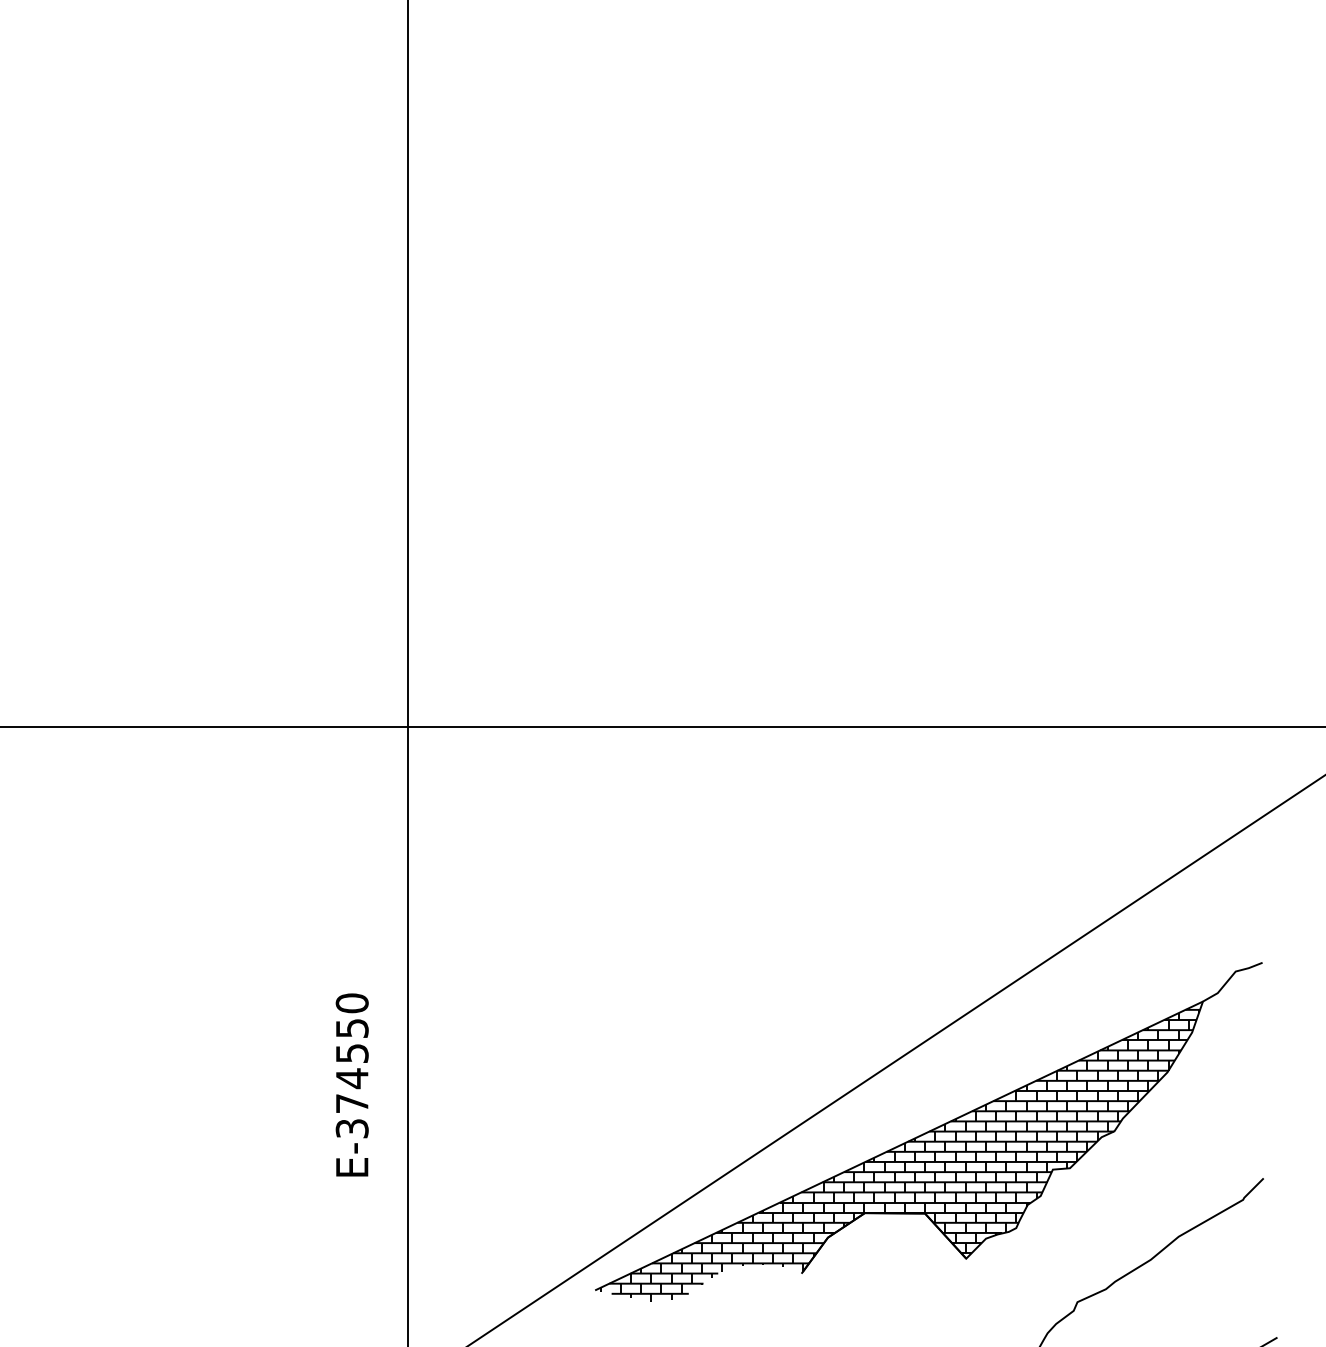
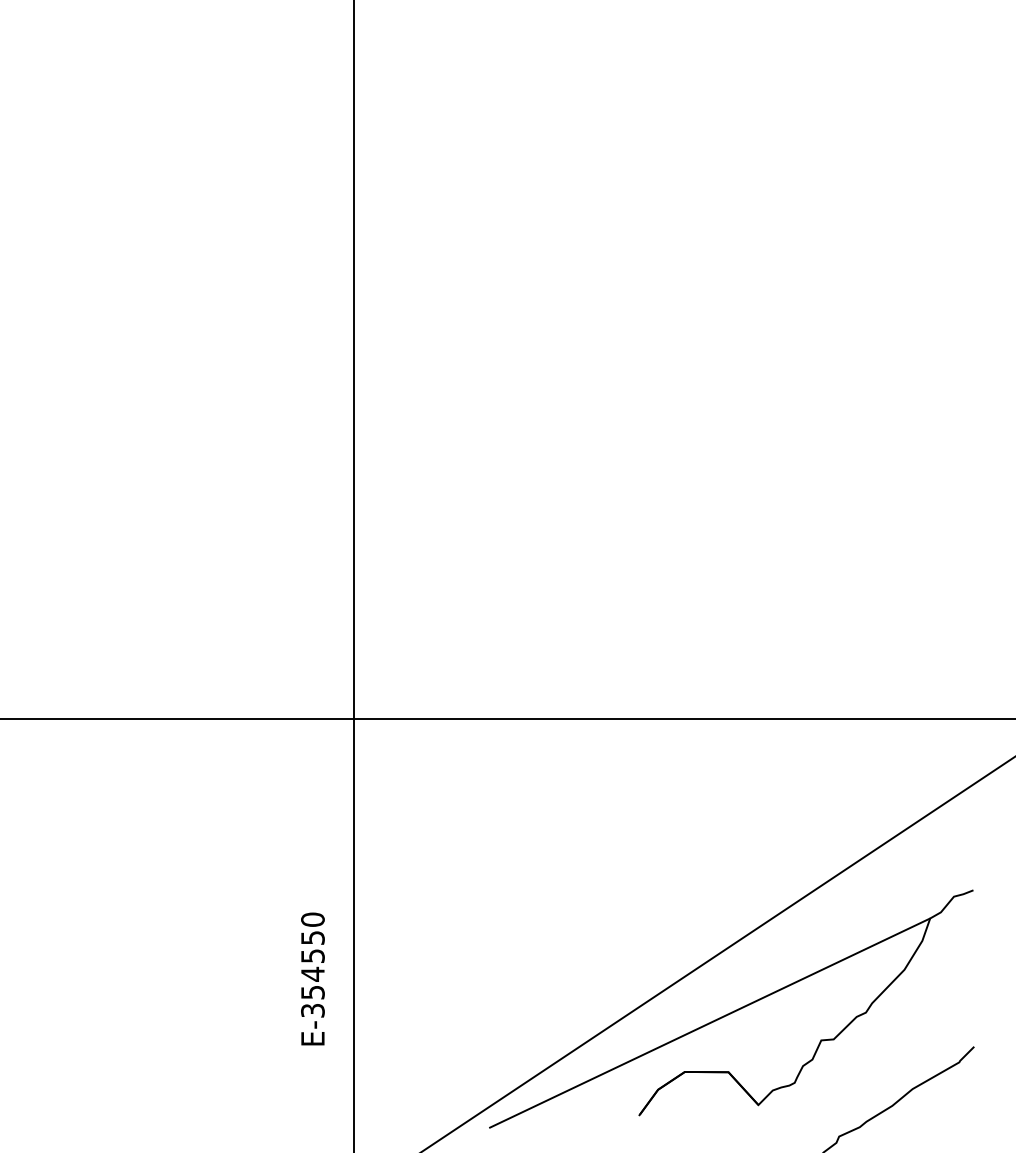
text: (351, 1103) -> (312, 992), E-374550 -> E-354550
hatch: (900, 1154) -> (710, 1029), removed

